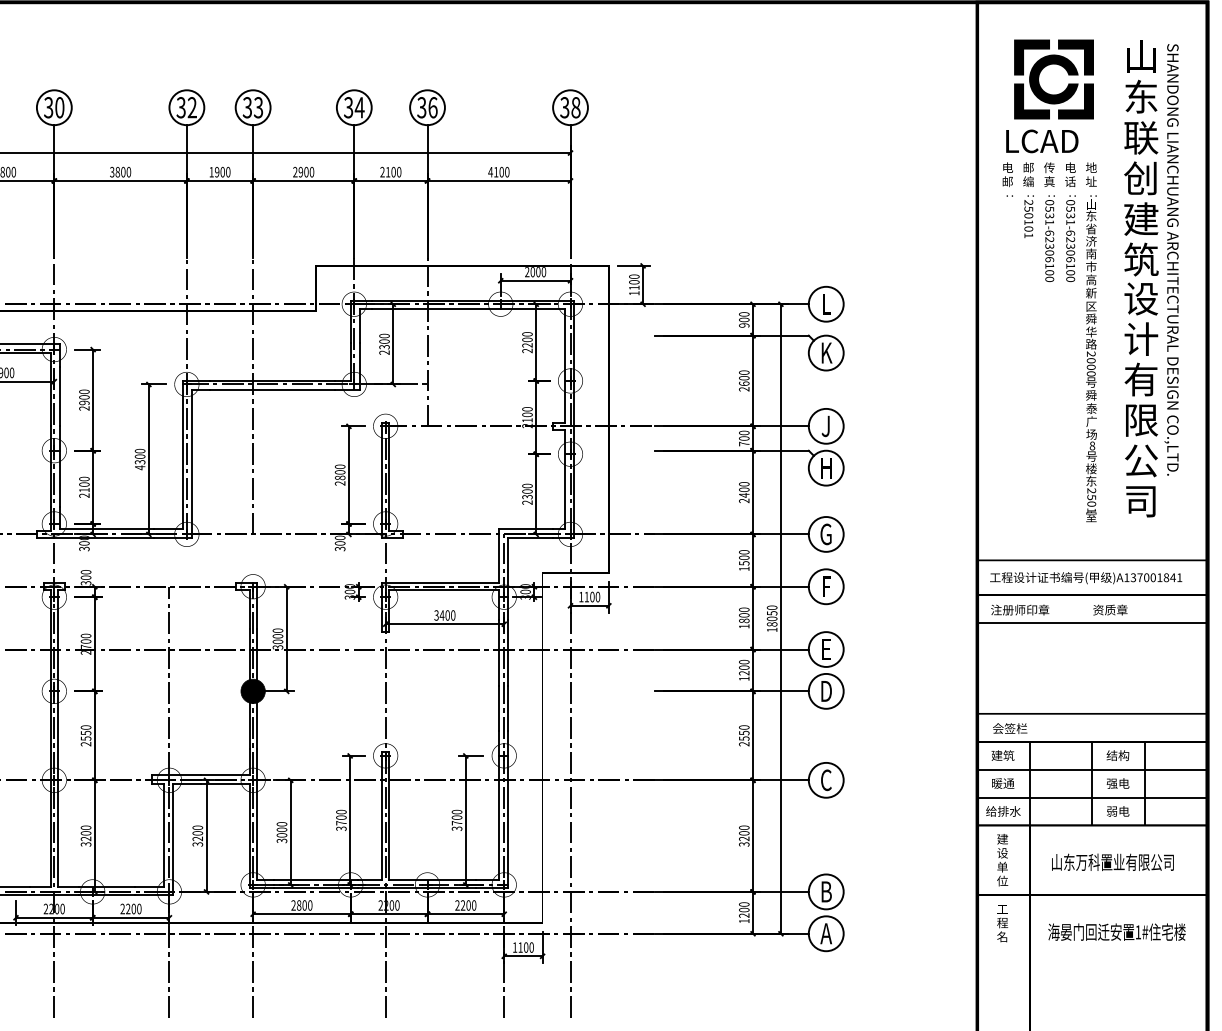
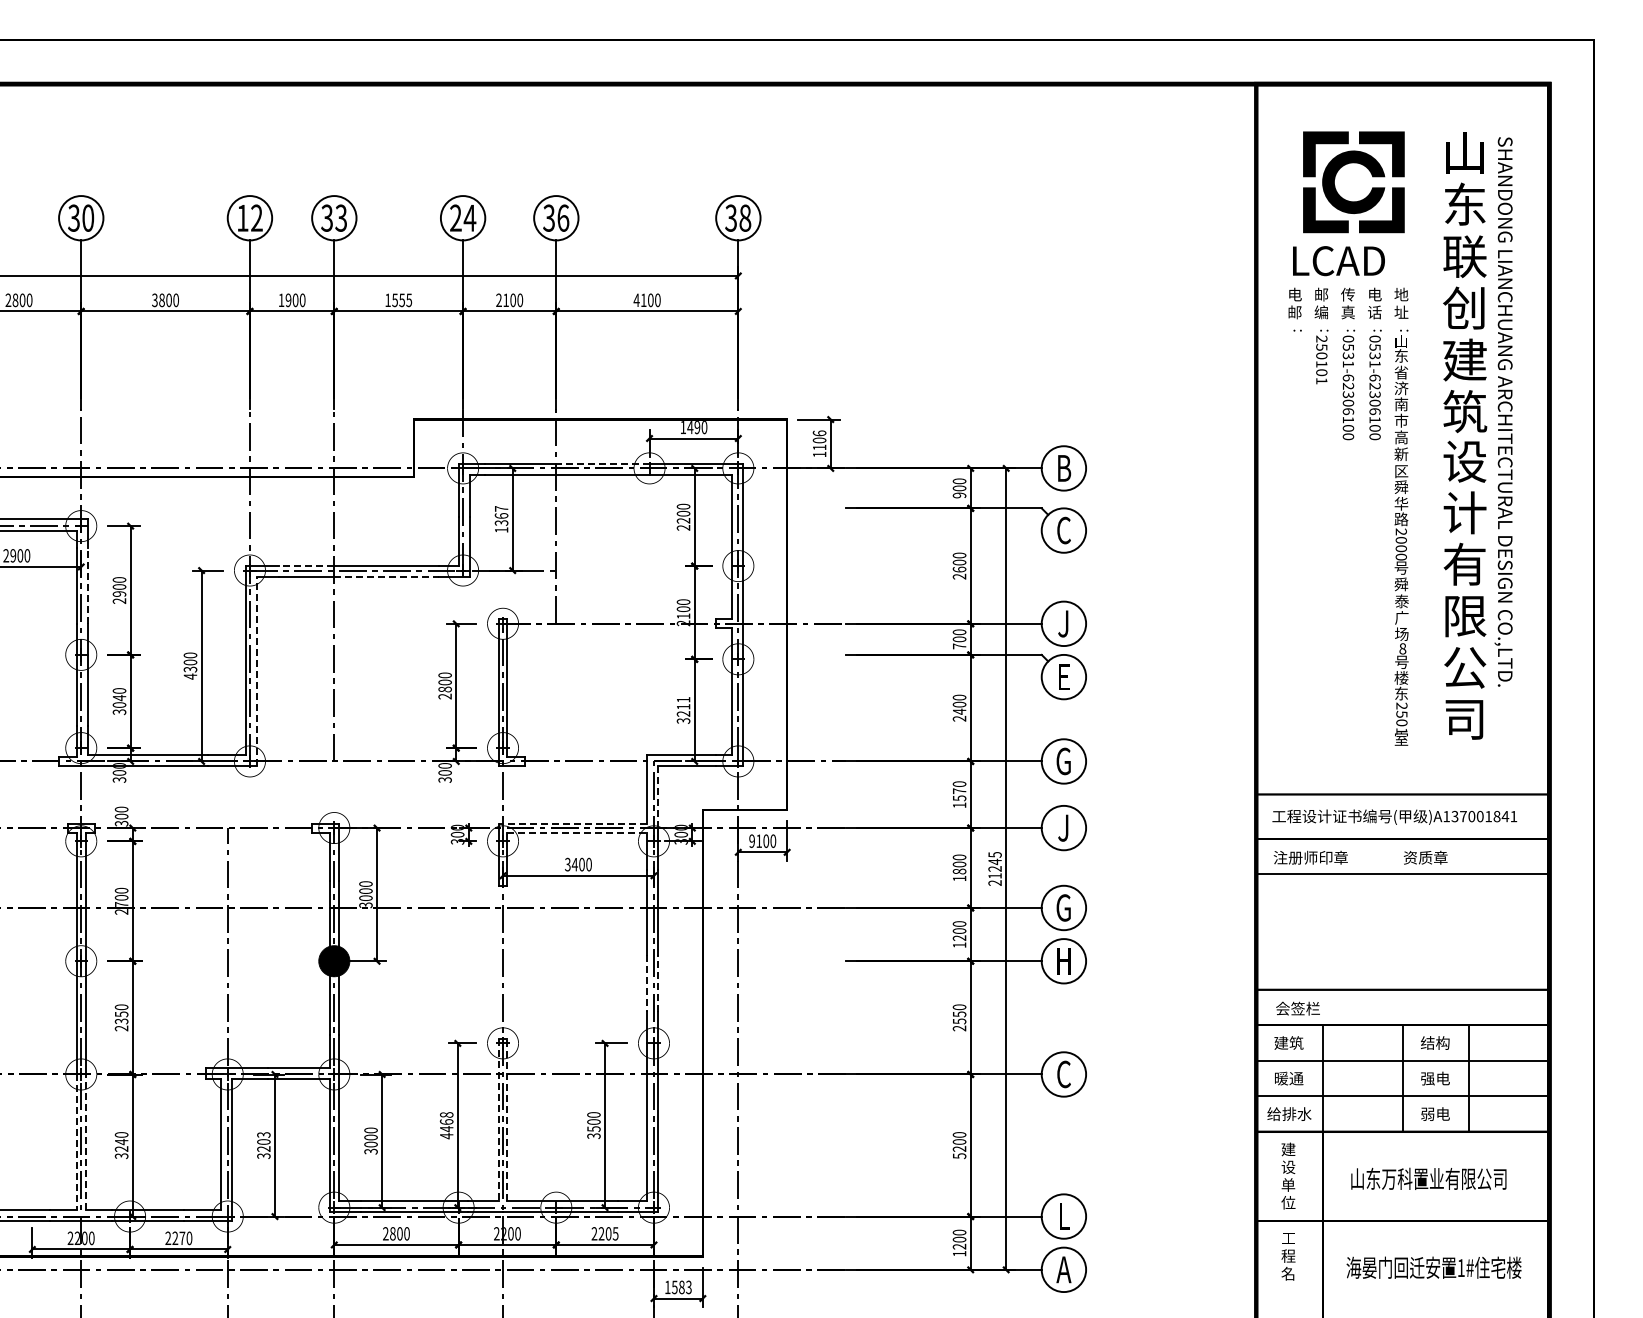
text: (181, 107) -> (242, 217), 32 -> 12
text: (348, 107) -> (455, 218), 34 -> 24
text: (303, 172) -> (398, 300), 2900 -> 1555
text: (532, 272) -> (690, 427), 2000 -> 1490
text: (634, 276) -> (819, 433), 1100 -> 1106
line: (463, 300) -> (602, 463), solid -> dashed
text: (826, 304) -> (1064, 468), L -> B
text: (384, 344) -> (501, 519), 2300 -> 1367
text: (826, 353) -> (1064, 530), K -> C
line: (231, 381) -> (306, 566), solid -> dashed
line: (294, 389) -> (386, 577), solid -> dashed
line: (59, 397) -> (87, 586), solid -> dashed
line: (192, 463) -> (256, 671), solid -> dashed
text: (825, 467) -> (1063, 676), H -> E
text: (84, 490) -> (119, 705), 2100 -> 3040
text: (527, 494) -> (683, 710), 2300 -> 3211
text: (744, 558) -> (959, 791), 1500 -> 1570
line: (507, 561) -> (658, 796), solid -> dashed
line: (440, 583) -> (572, 823), solid -> dashed
text: (825, 586) -> (1063, 827), F -> J
line: (444, 590) -> (577, 832), solid -> dashed
text: (580, 596) -> (751, 840), 1100 -> 9100
text: (771, 618) -> (994, 868), 18050 -> 21245
text: (825, 649) -> (1063, 907), E -> G
text: (826, 691) -> (1064, 961), D -> H
line: (499, 708) -> (647, 983), solid -> dashed
line: (507, 708) -> (658, 983), solid -> dashed
text: (85, 737) -> (120, 1020), 2550 -> 2350
line: (389, 815) -> (507, 1119), solid -> dashed
line: (382, 816) -> (498, 1120), solid -> dashed
text: (341, 820) -> (446, 1125), 3700 -> 4468
text: (456, 822) -> (593, 1128), 3700 -> 3500
text: (197, 827) -> (263, 1134), 3200 -> 3203
line: (50, 833) -> (76, 1142), solid -> dashed
line: (57, 833) -> (85, 1142), solid -> dashed
text: (85, 833) -> (121, 1142), 3200 -> 3240
text: (743, 843) -> (958, 1155), 3200 -> 5200
text: (826, 891) -> (1064, 1216), B -> L
text: (474, 905) -> (615, 1233), 2200 -> 2205
text: (133, 909) -> (182, 1238), 2200 -> 2270
text: (525, 947) -> (681, 1287), 1100 -> 1583

